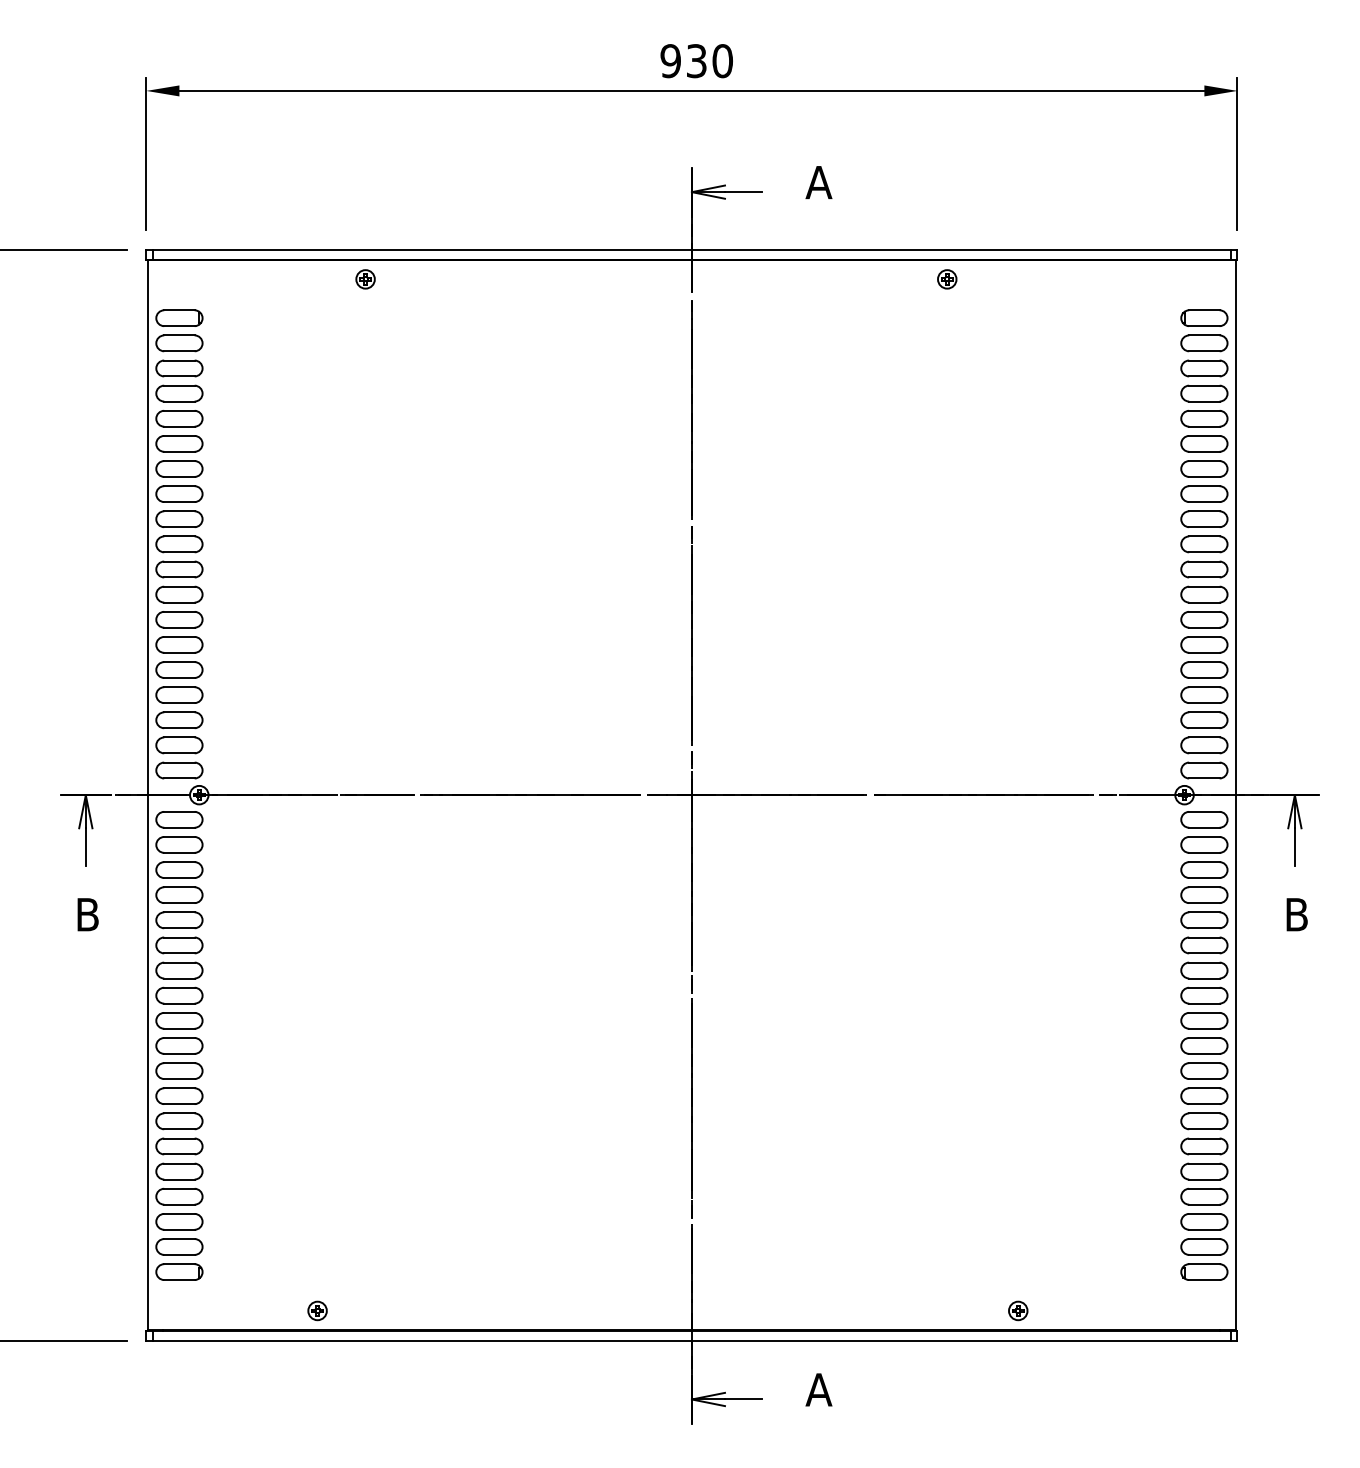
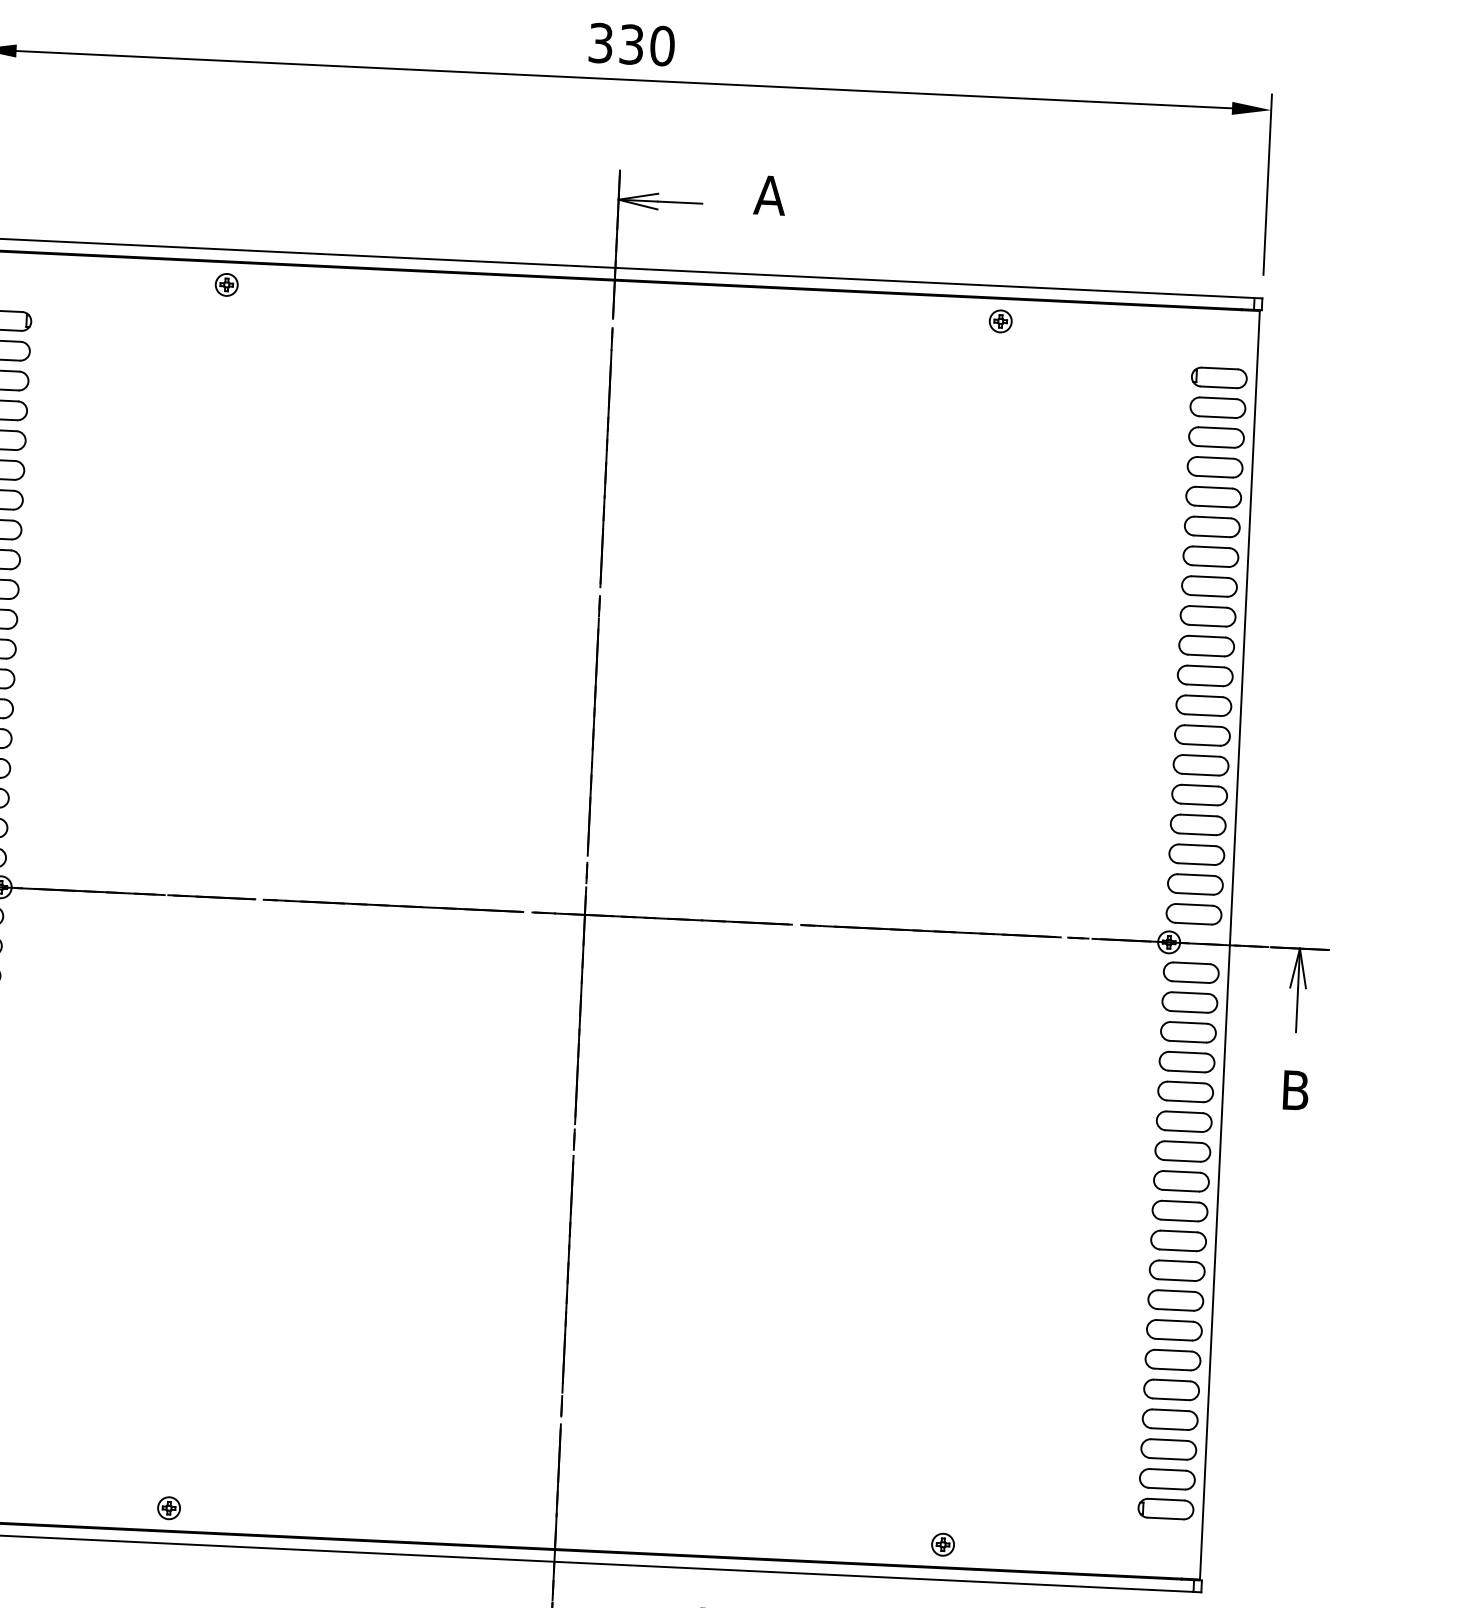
text: (670, 61) -> (600, 43), 930 -> 330
part: (947, 279) -> (1001, 321), moved
part: (317, 1310) -> (168, 1507), moved

